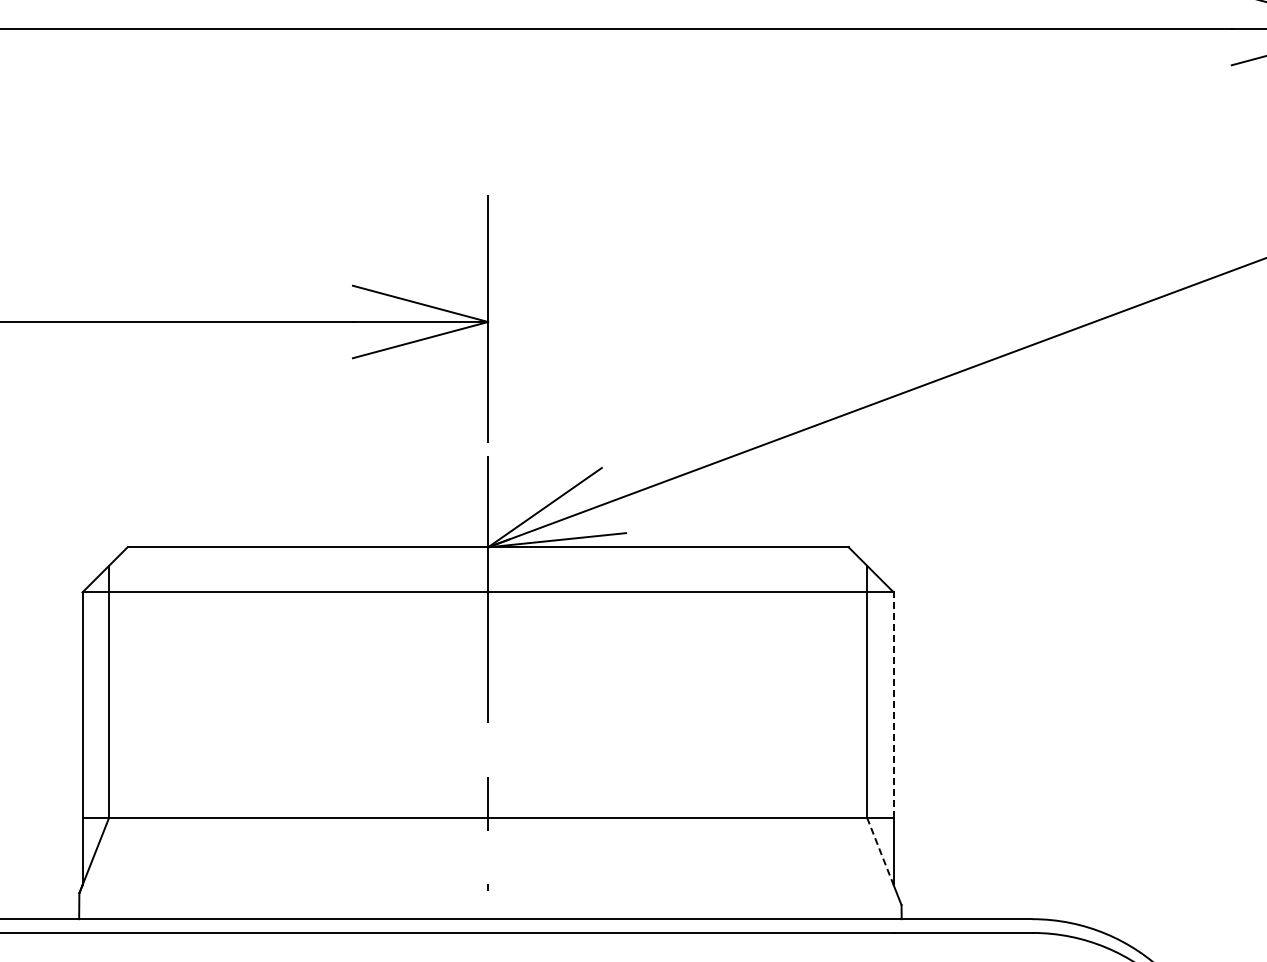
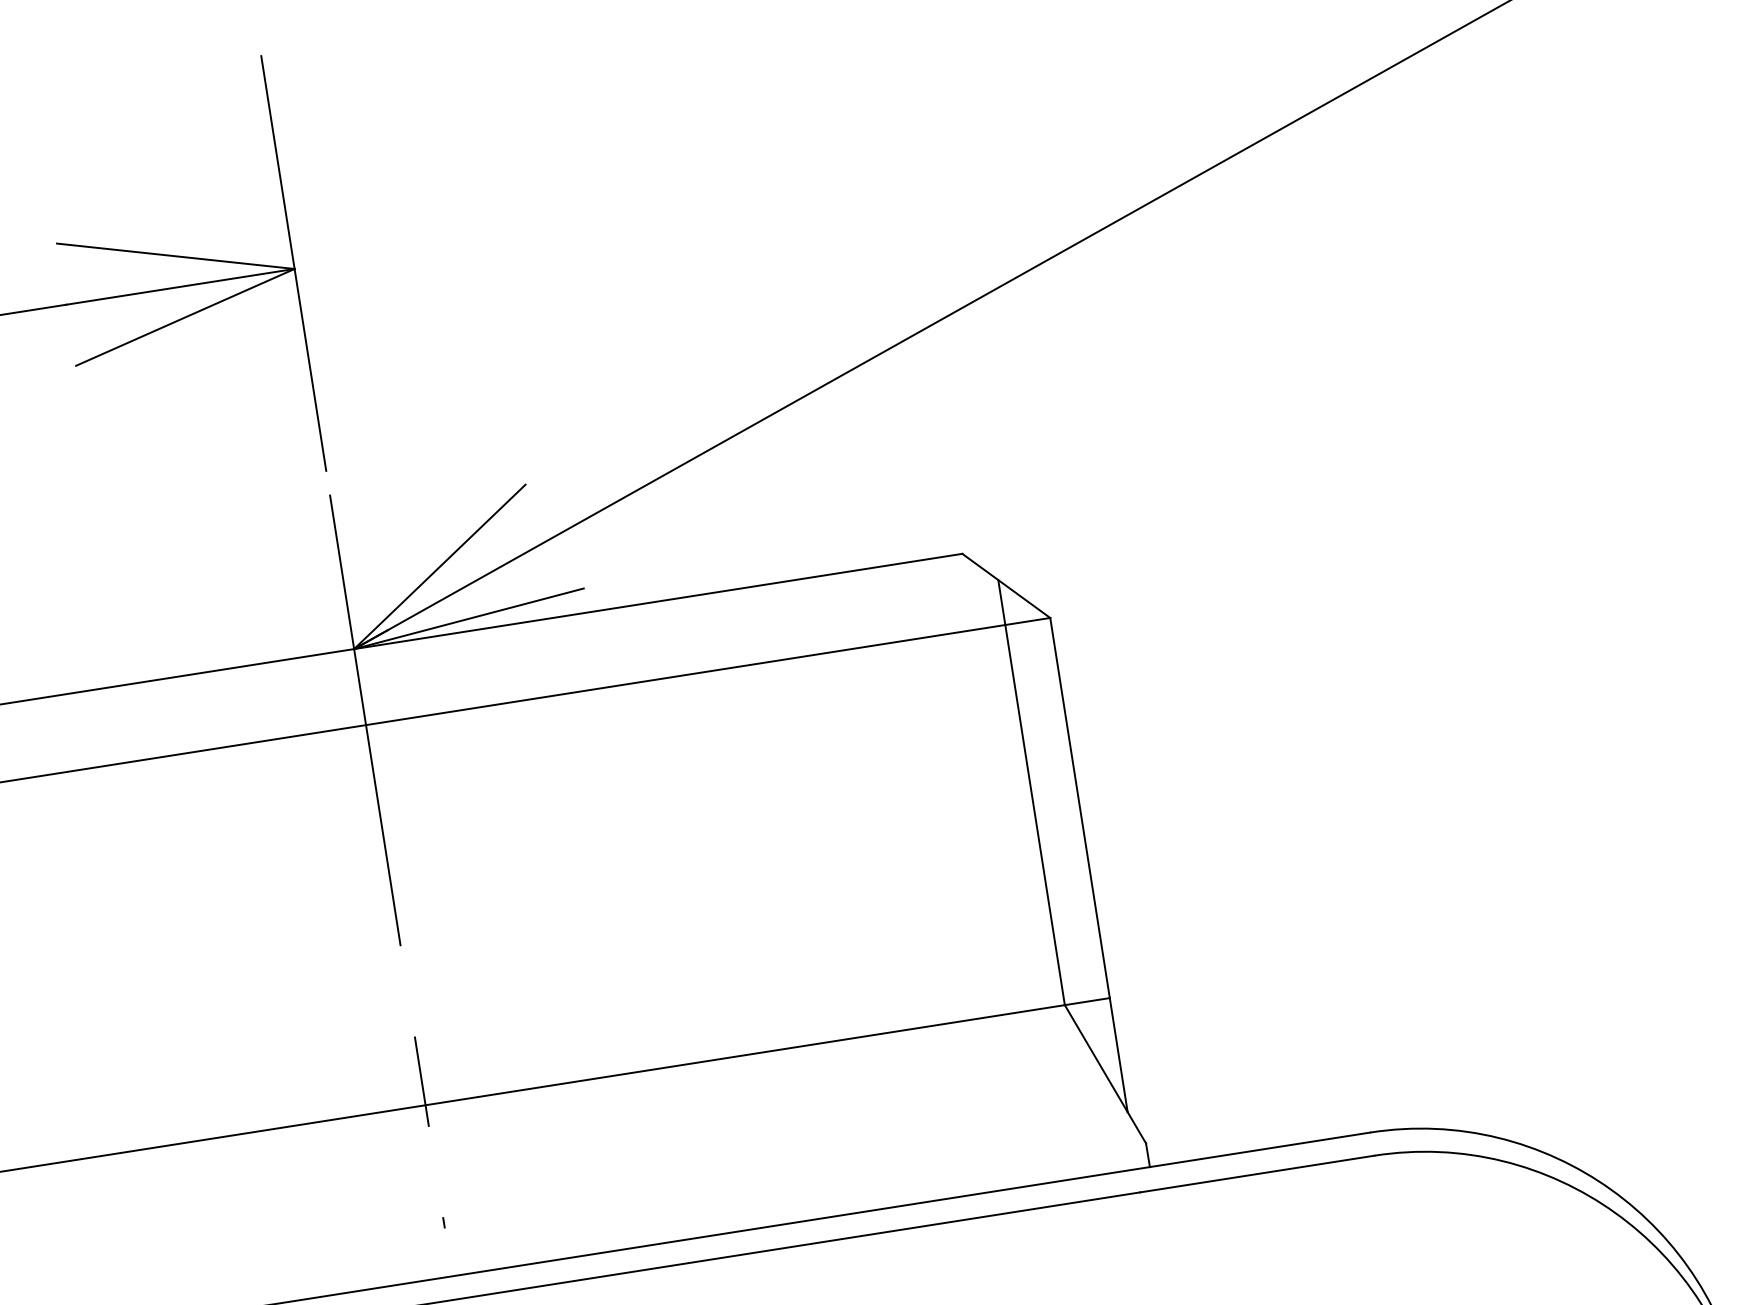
line: (893, 705) -> (1079, 808), dashed -> solid
line: (880, 852) -> (1096, 1060), dashed -> solid

